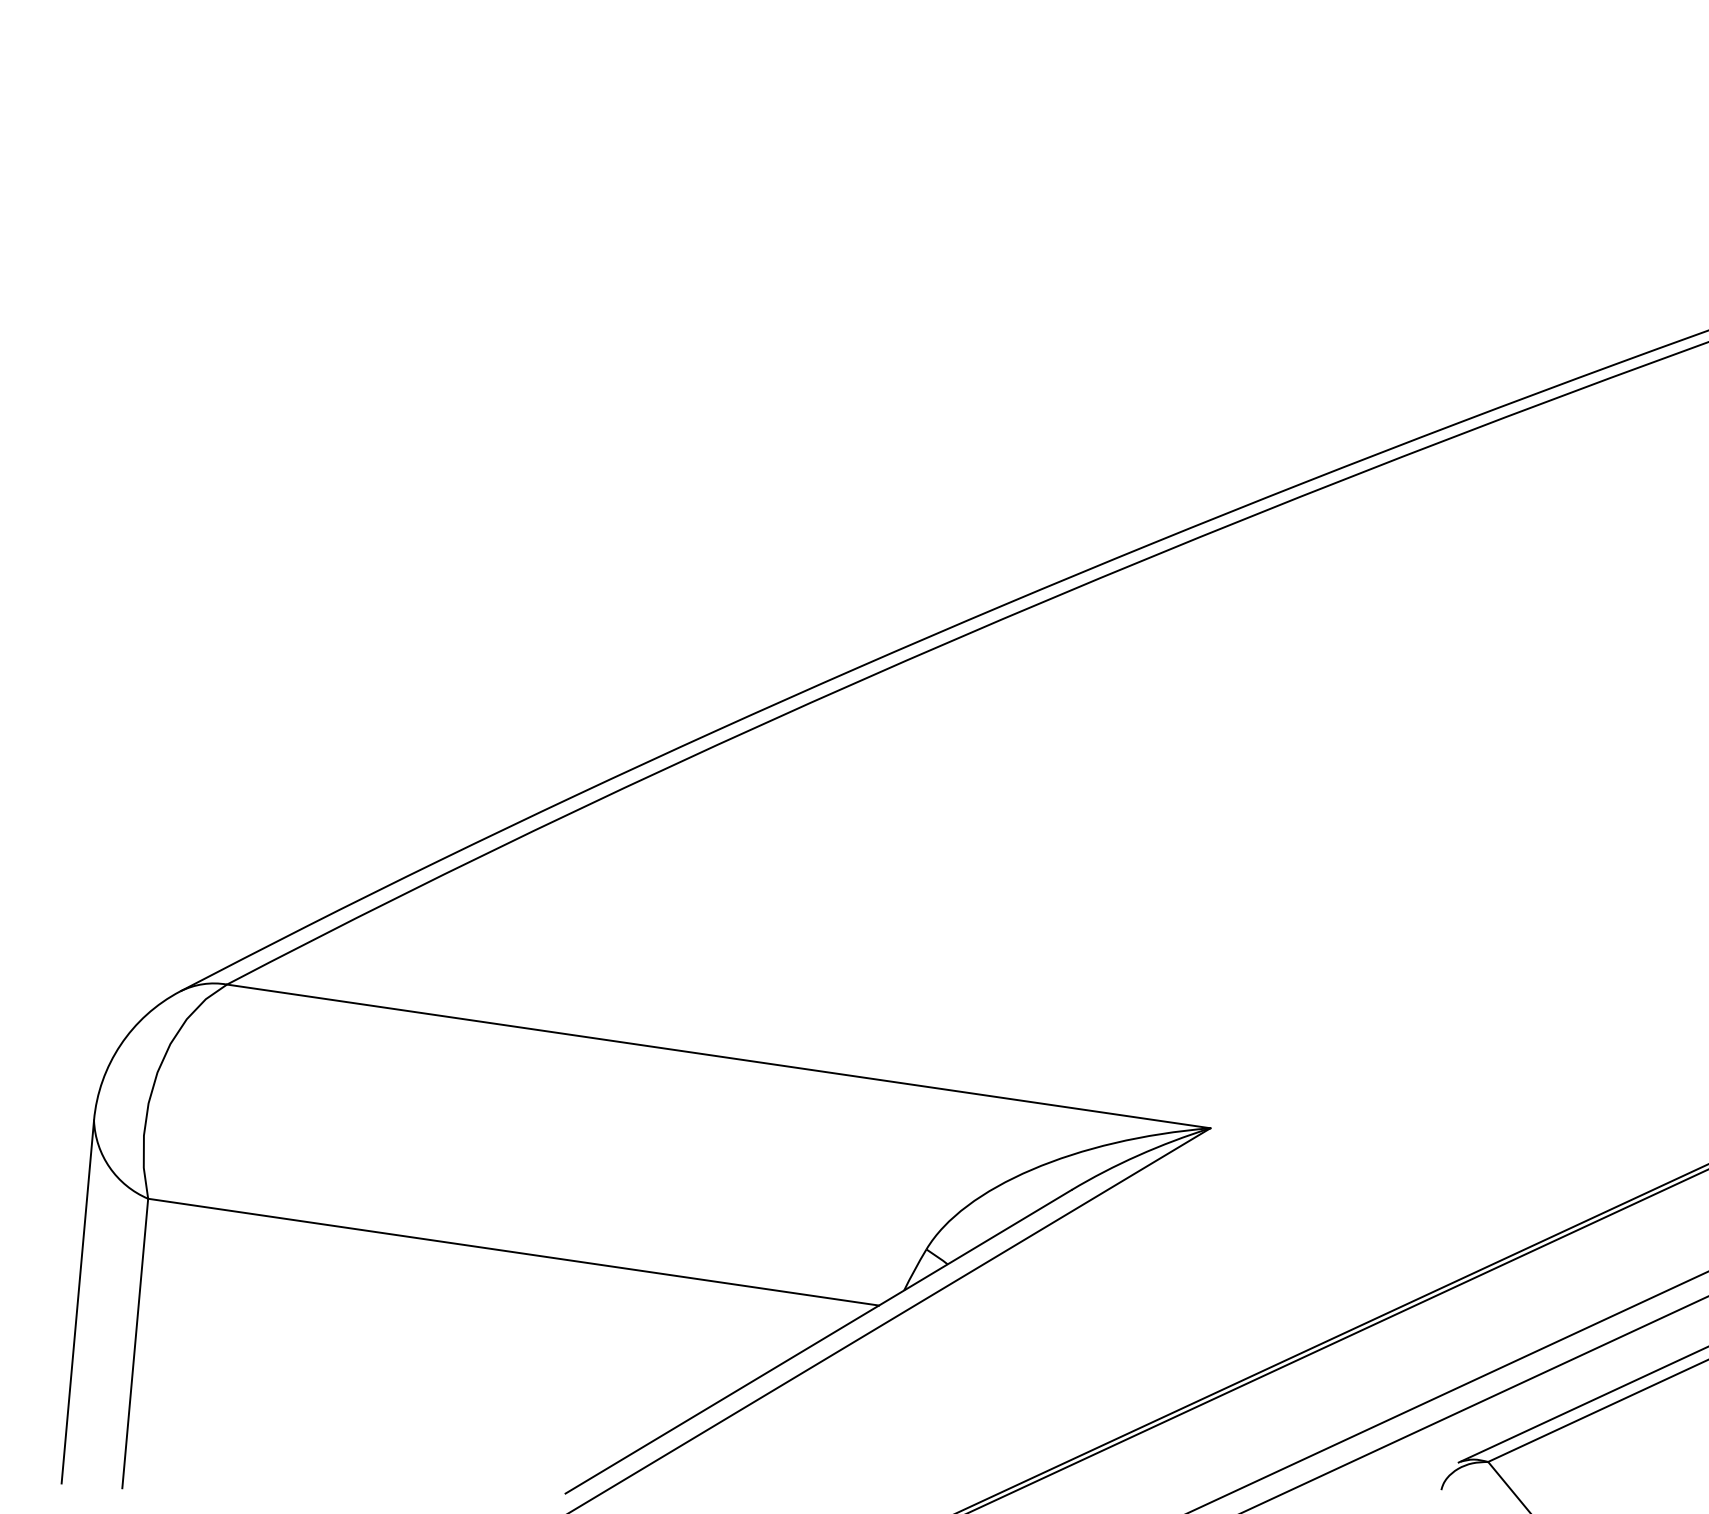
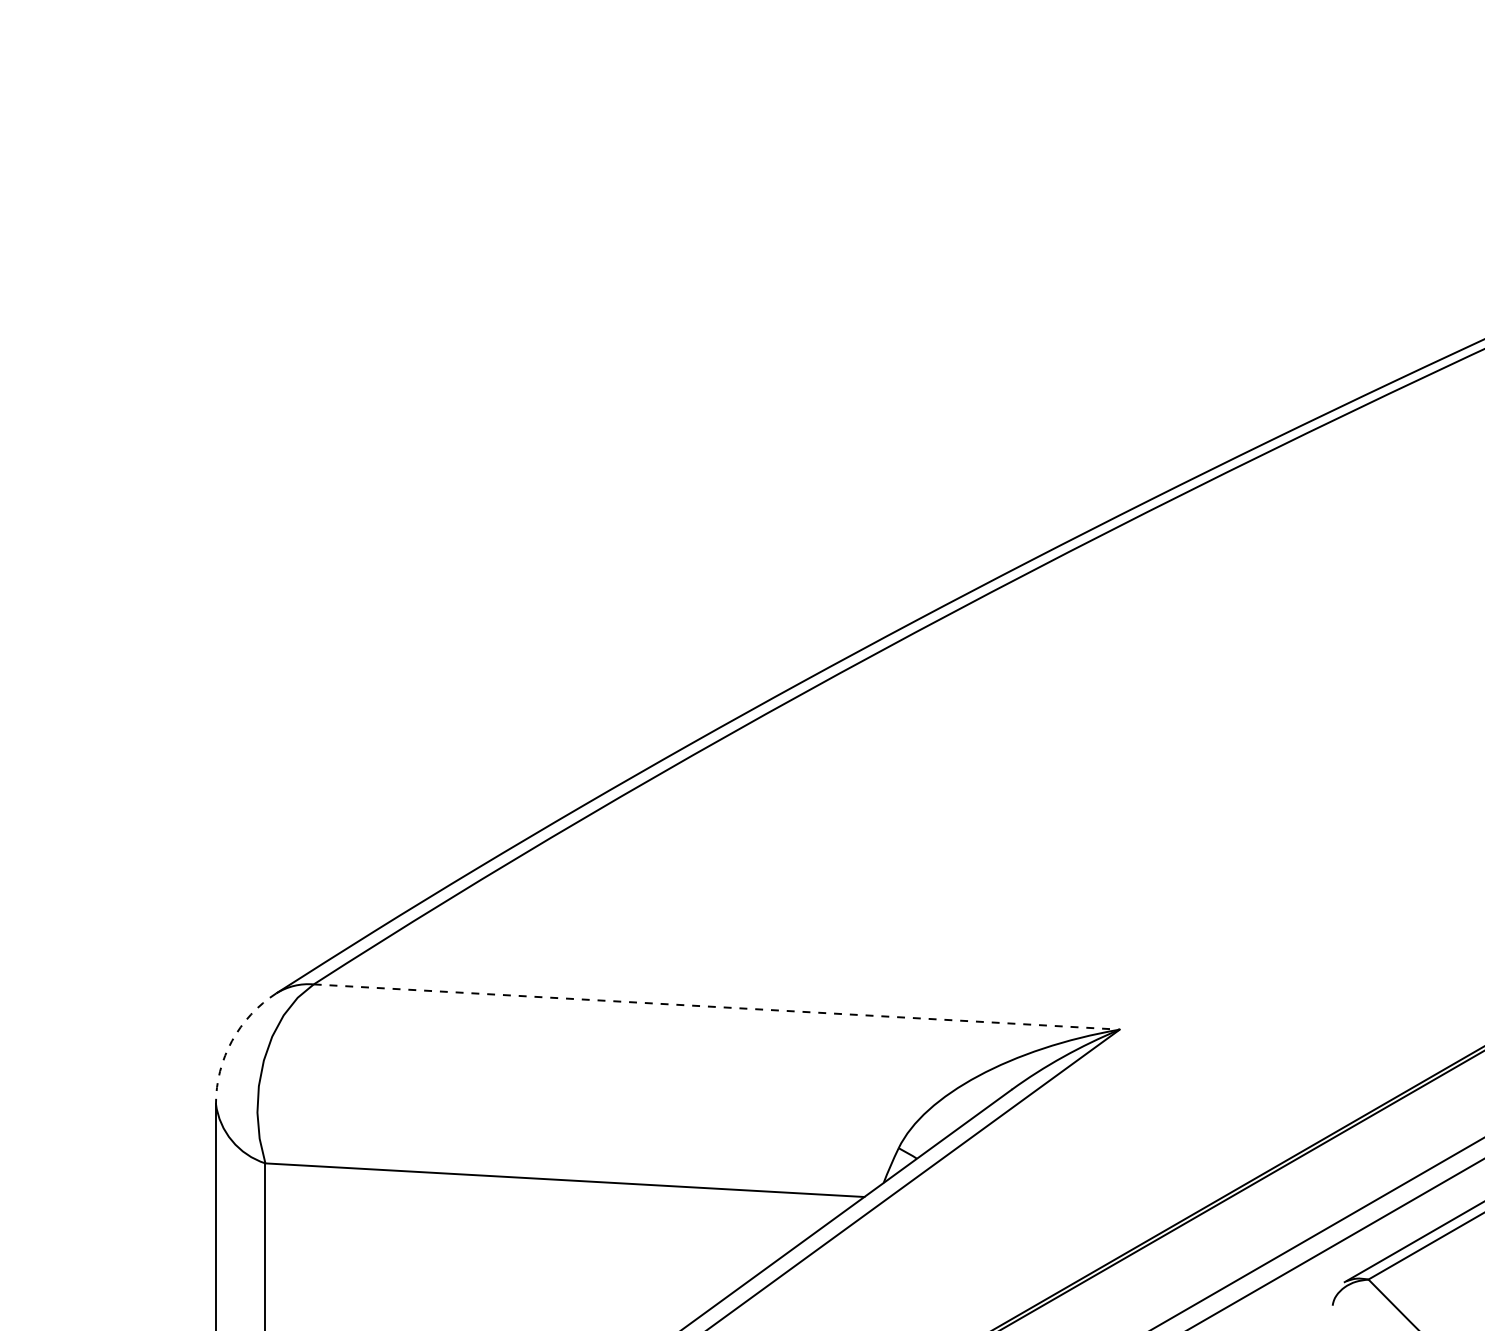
arc: (121, 1044) -> (232, 1040), solid -> dashed
line: (718, 1056) -> (716, 1007), solid -> dashed

